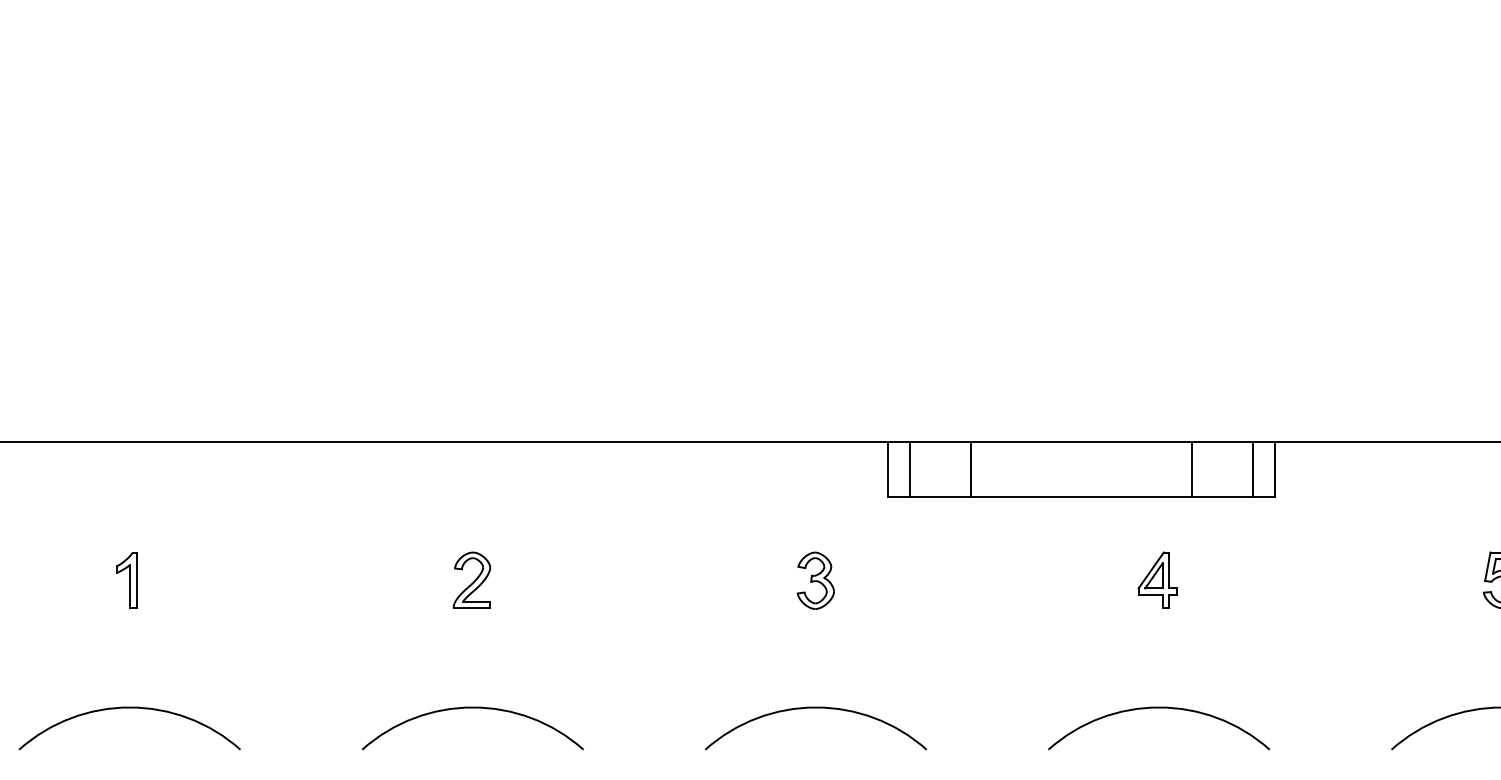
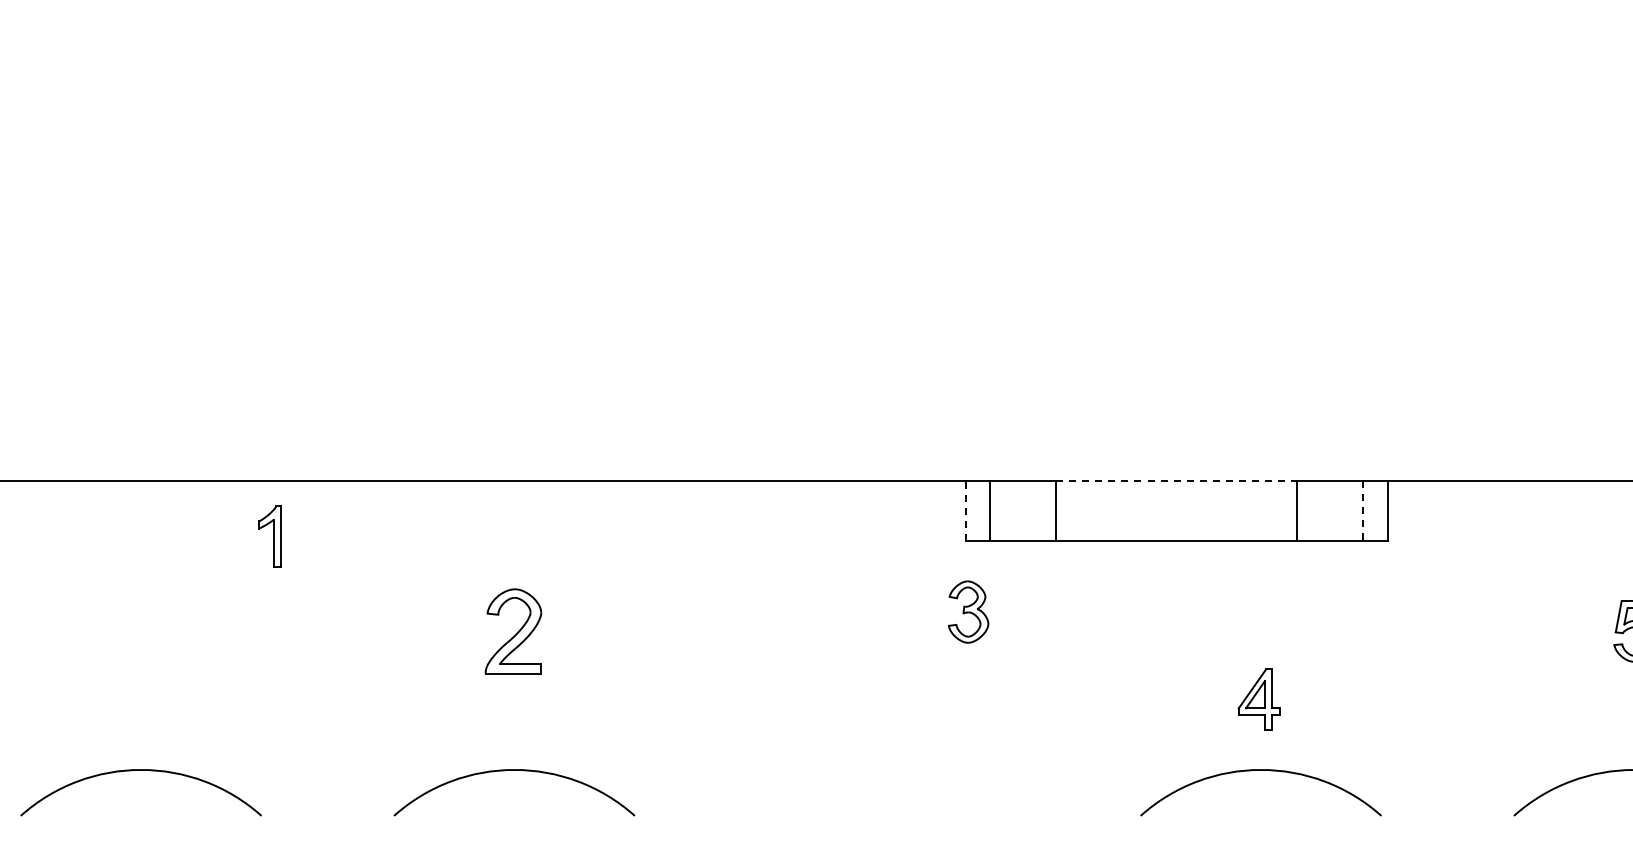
line: (1082, 441) -> (1177, 480), solid -> dashed
line: (888, 469) -> (966, 510), solid -> dashed
line: (1253, 469) -> (1363, 511), solid -> dashed
part: (126, 580) -> (269, 536), moved
part: (472, 580) -> (513, 631), size x1.4
part: (815, 580) -> (968, 611), moved
part: (1156, 580) -> (1258, 699), moved
arc: (815, 708) -> (887, 770), removed

